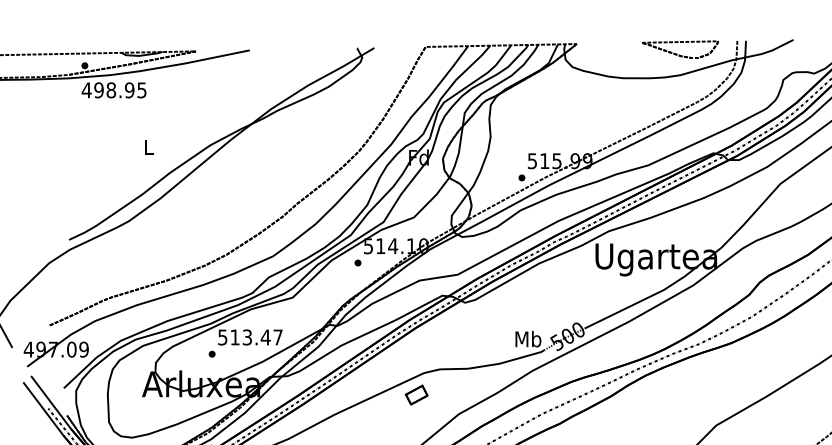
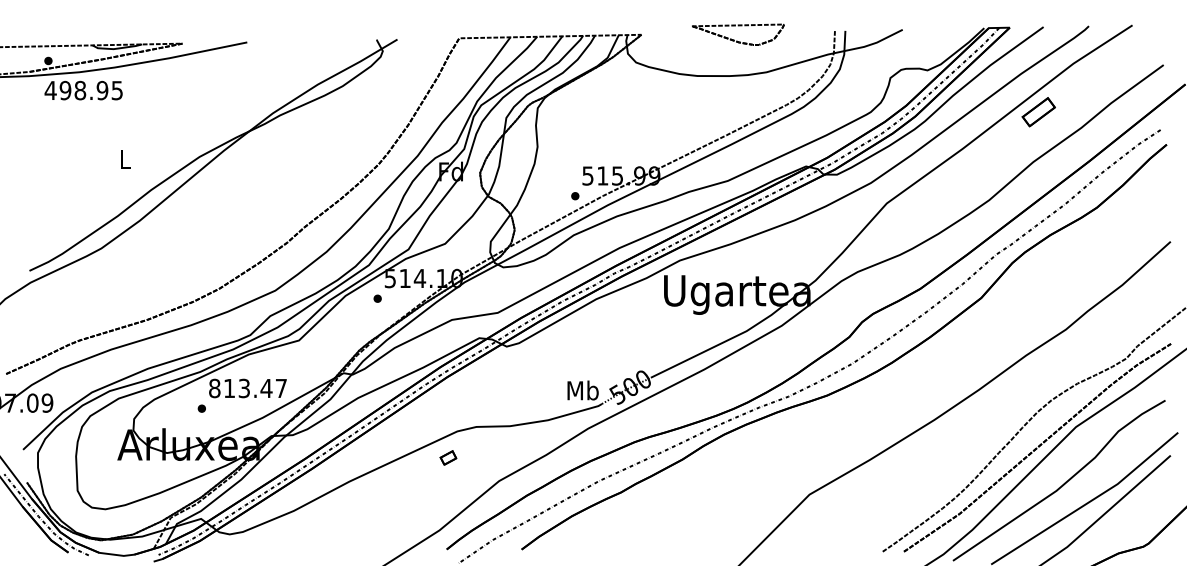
part: (679, 54) -> (737, 40), moved
text: (222, 337) -> (214, 388), 513.47 -> 813.47
part: (416, 394) -> (448, 457), size x0.6

